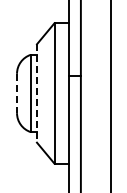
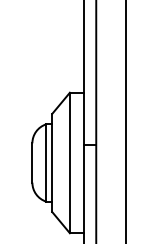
line: (17, 92) -> (32, 162), dashed -> solid
line: (37, 93) -> (52, 163), dashed -> solid

